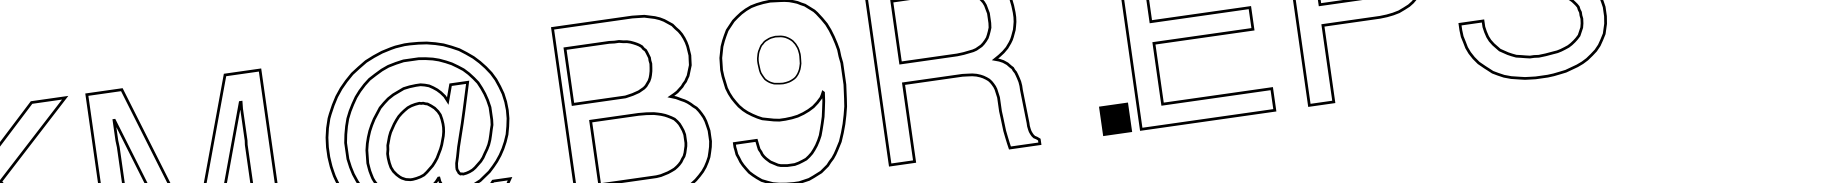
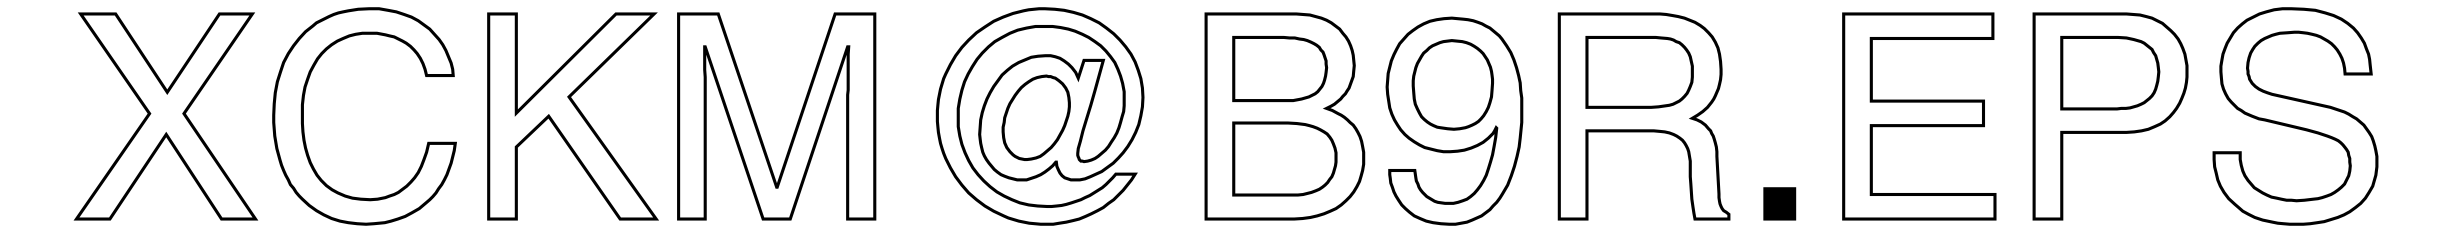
part: (778, 59) -> (1452, 84), size x1.67
part: (610, 71) -> (1280, 69), moved
part: (1115, 119) -> (1779, 203), moved

